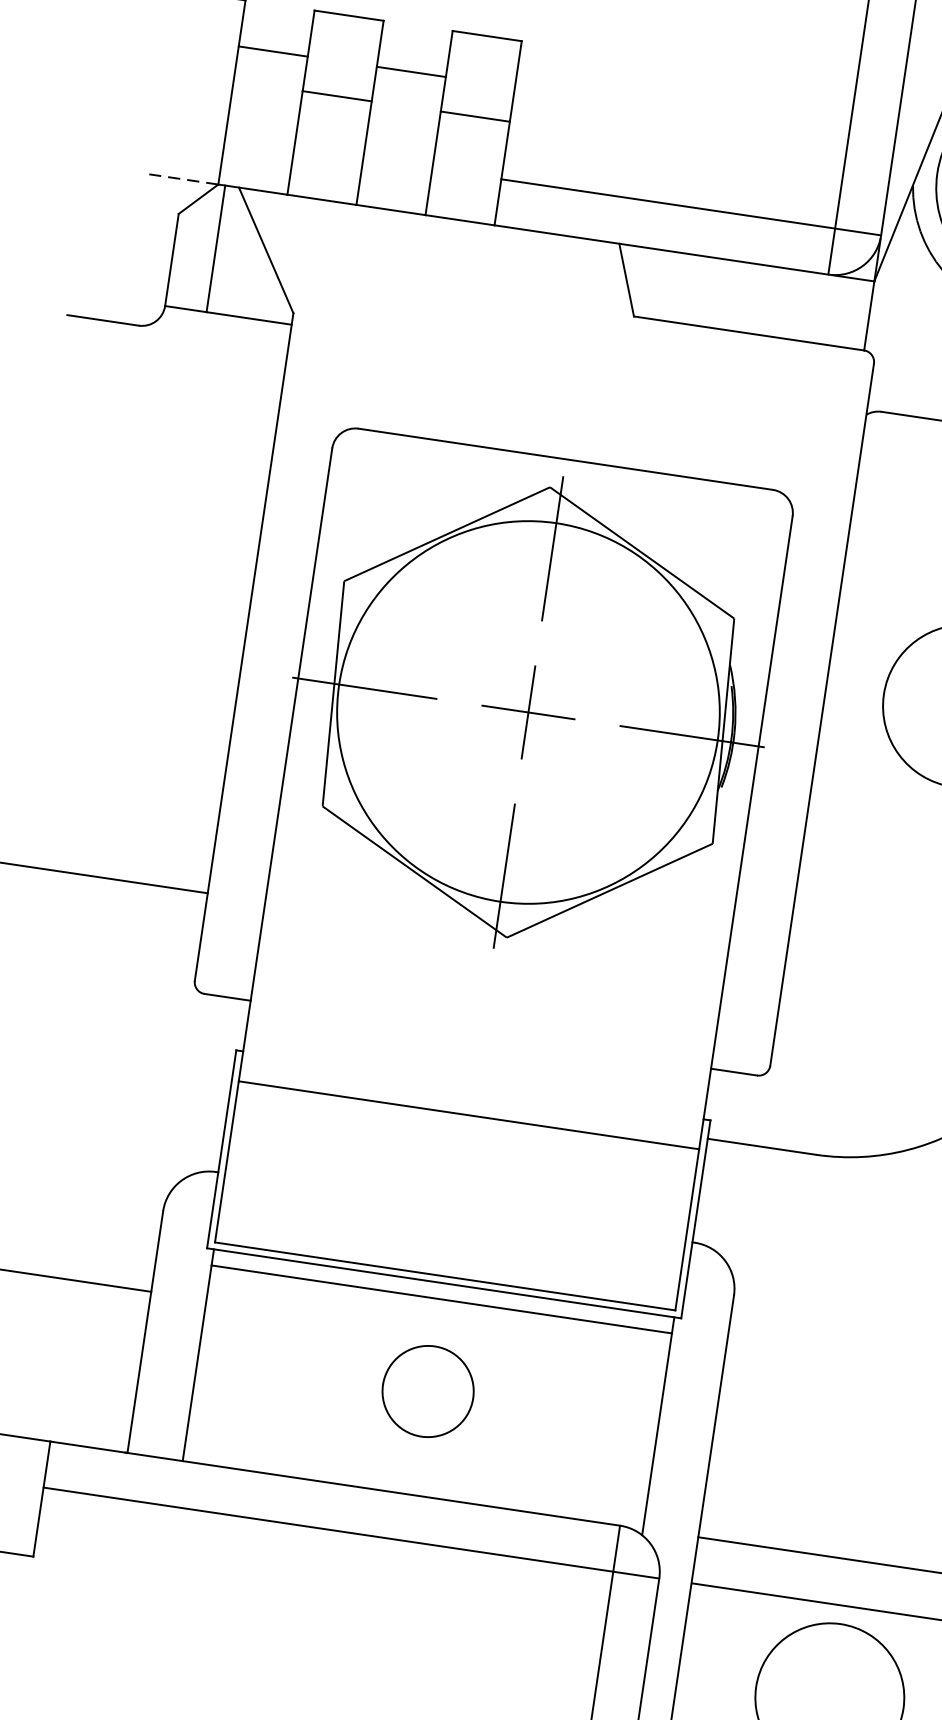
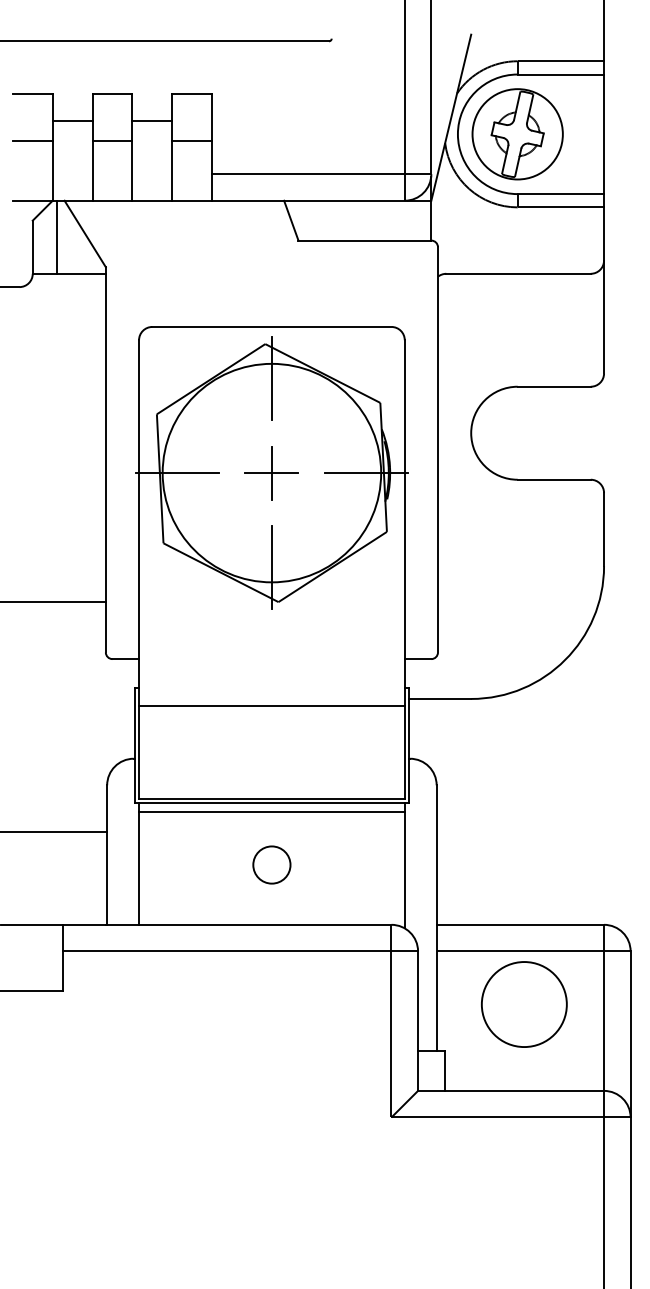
line: (198, 74) -> (32, 140), added
line: (183, 178) -> (32, 200), dashed -> solid
circle: (427, 1390) -> (271, 864), size x0.71

